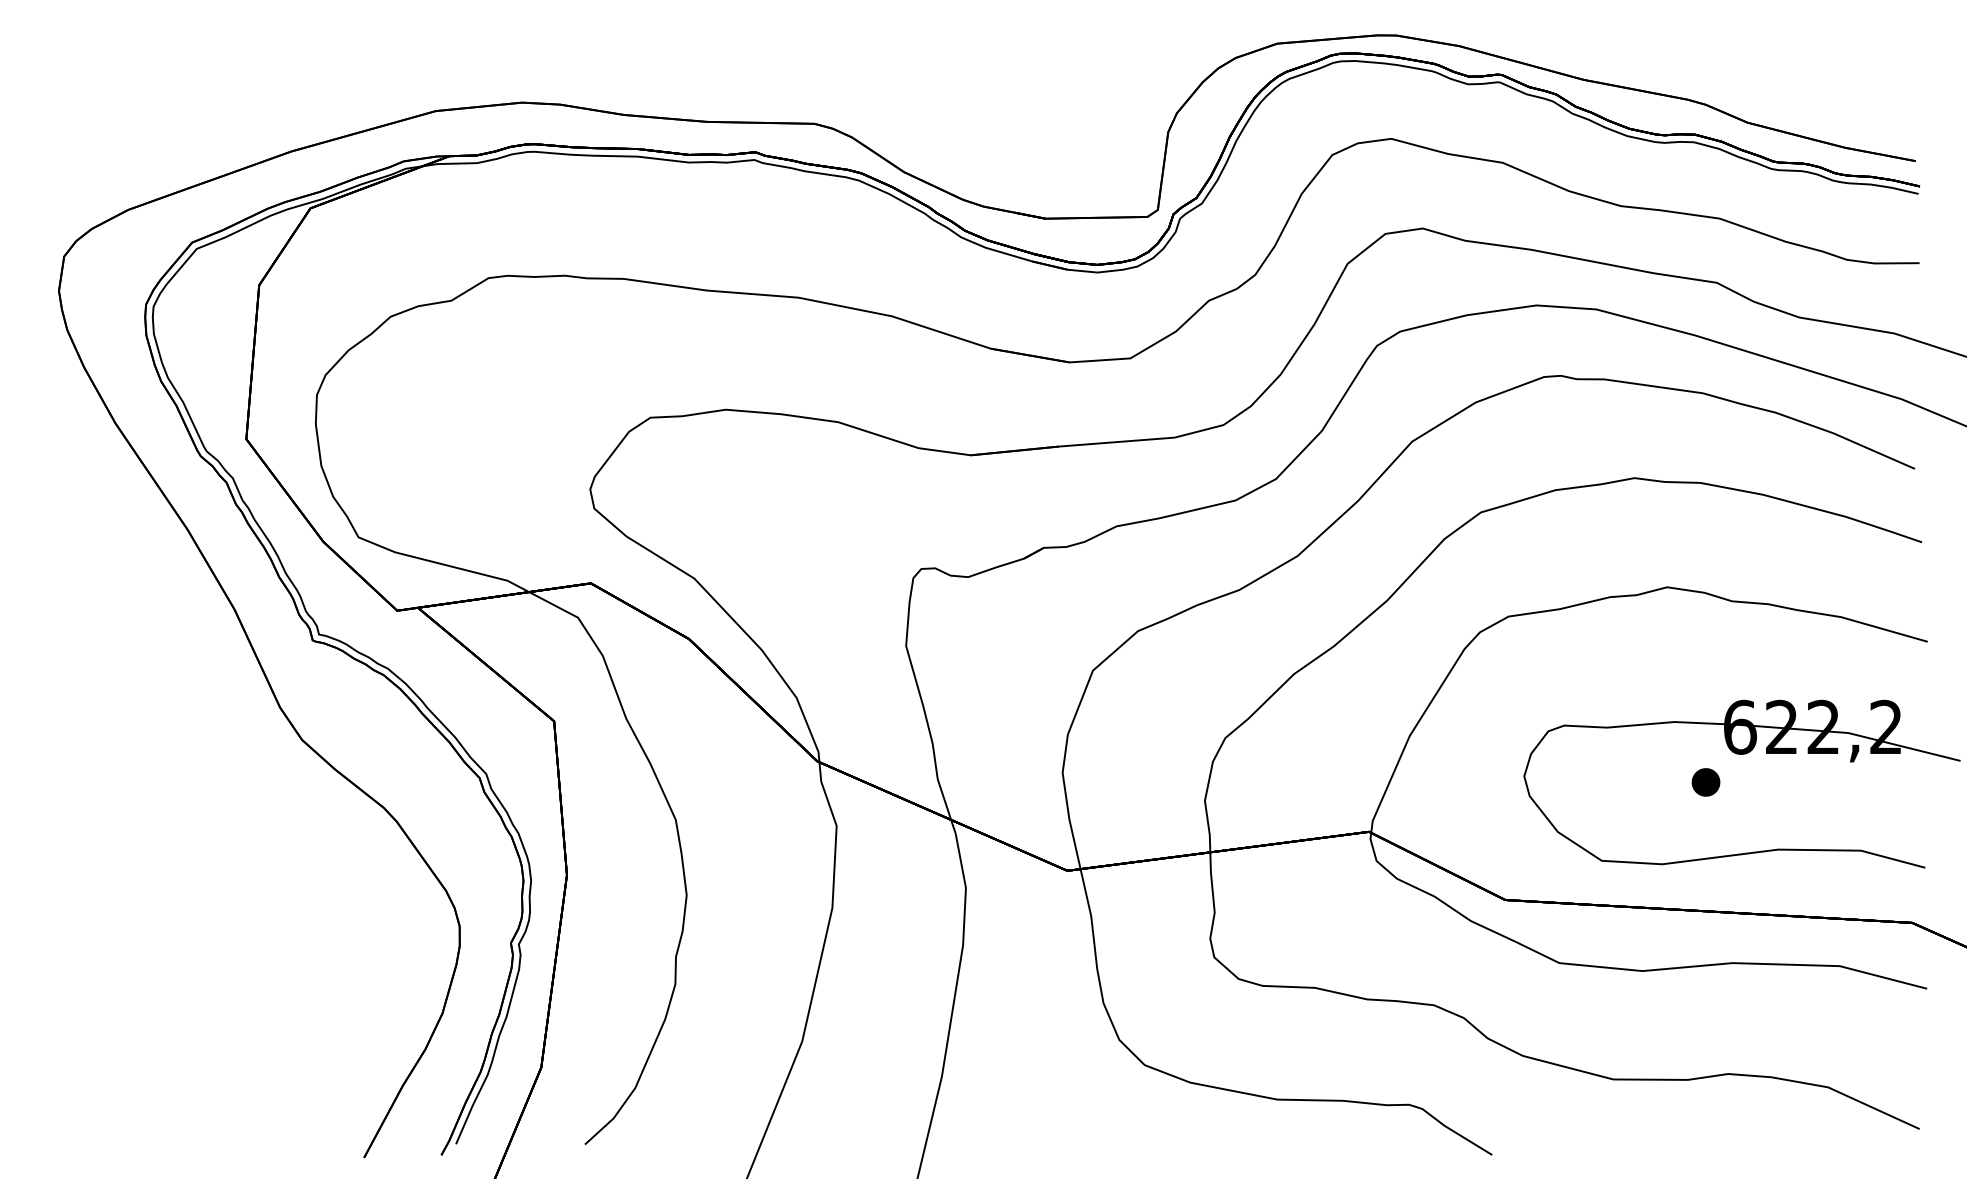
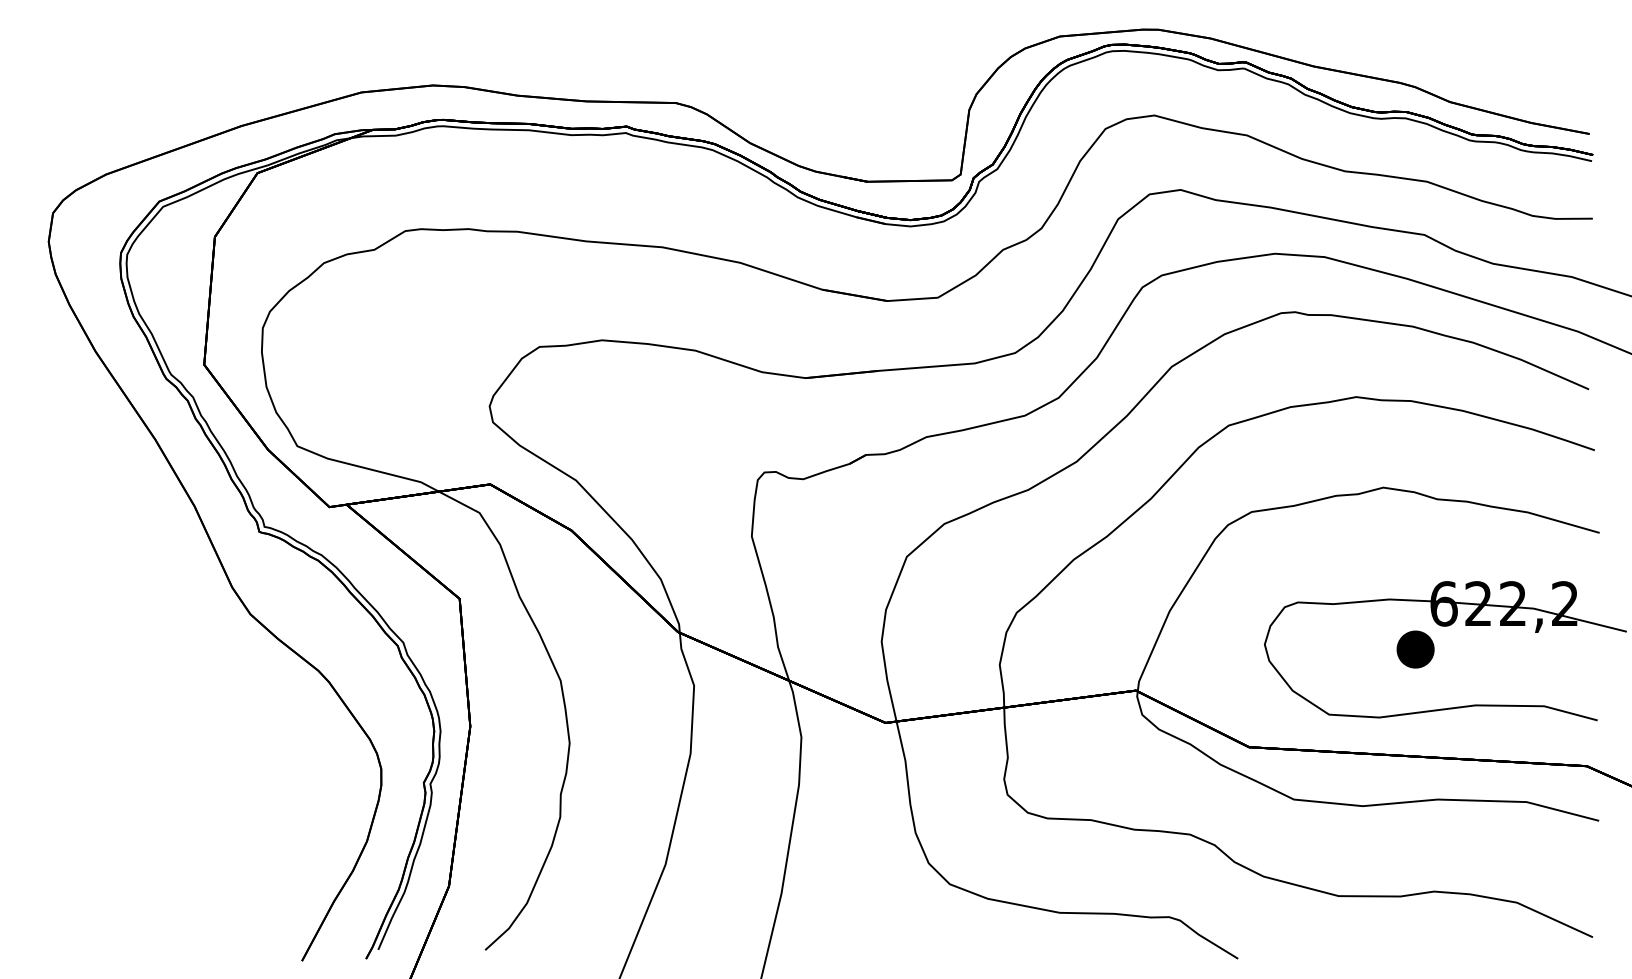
part: (1705, 782) -> (1415, 649), size x1.6

